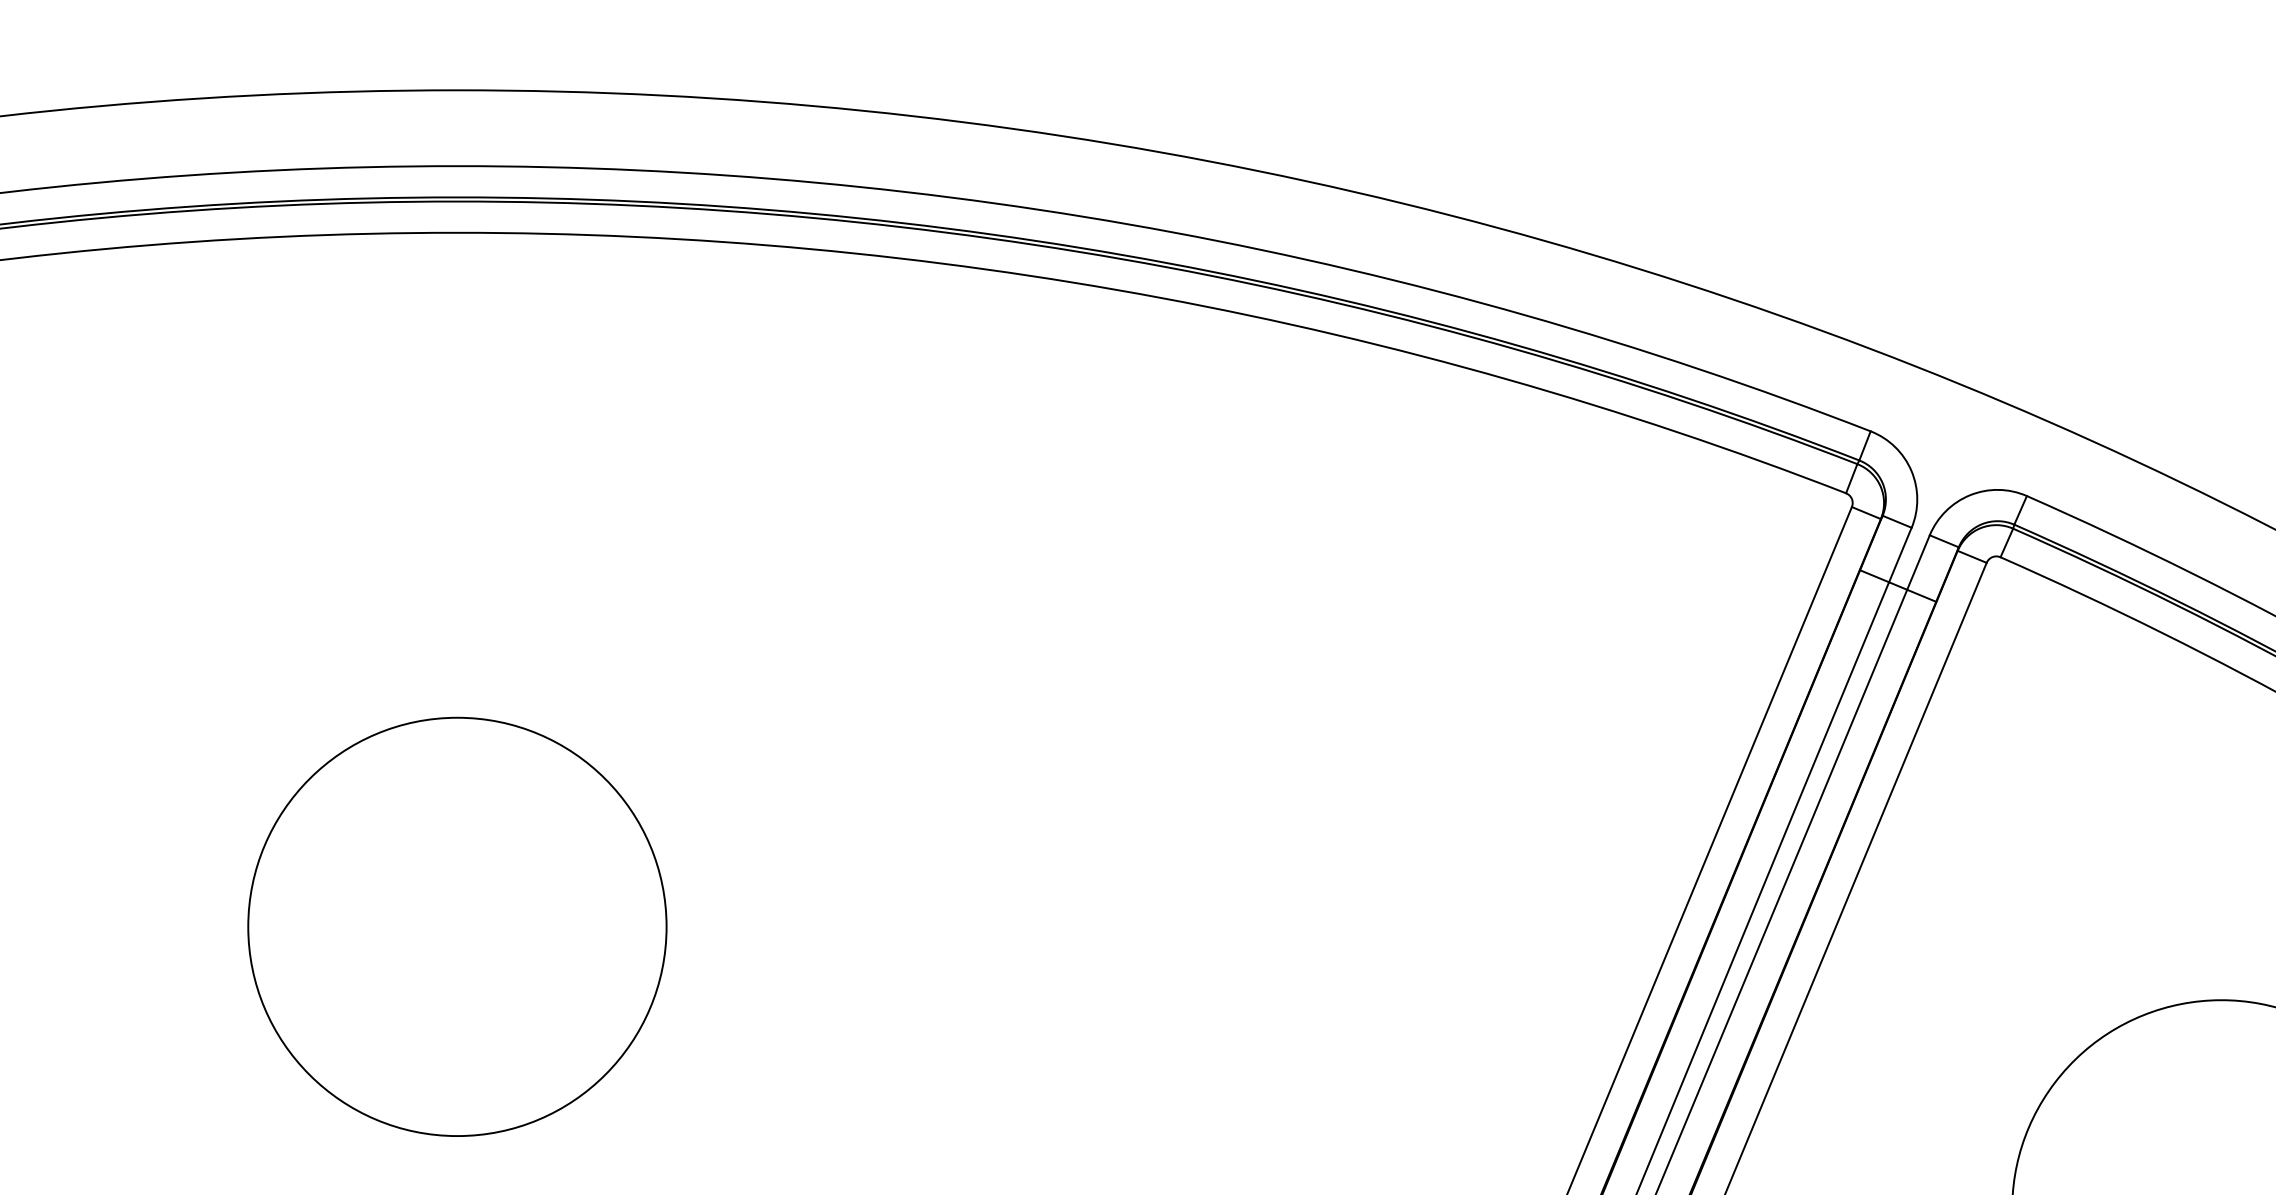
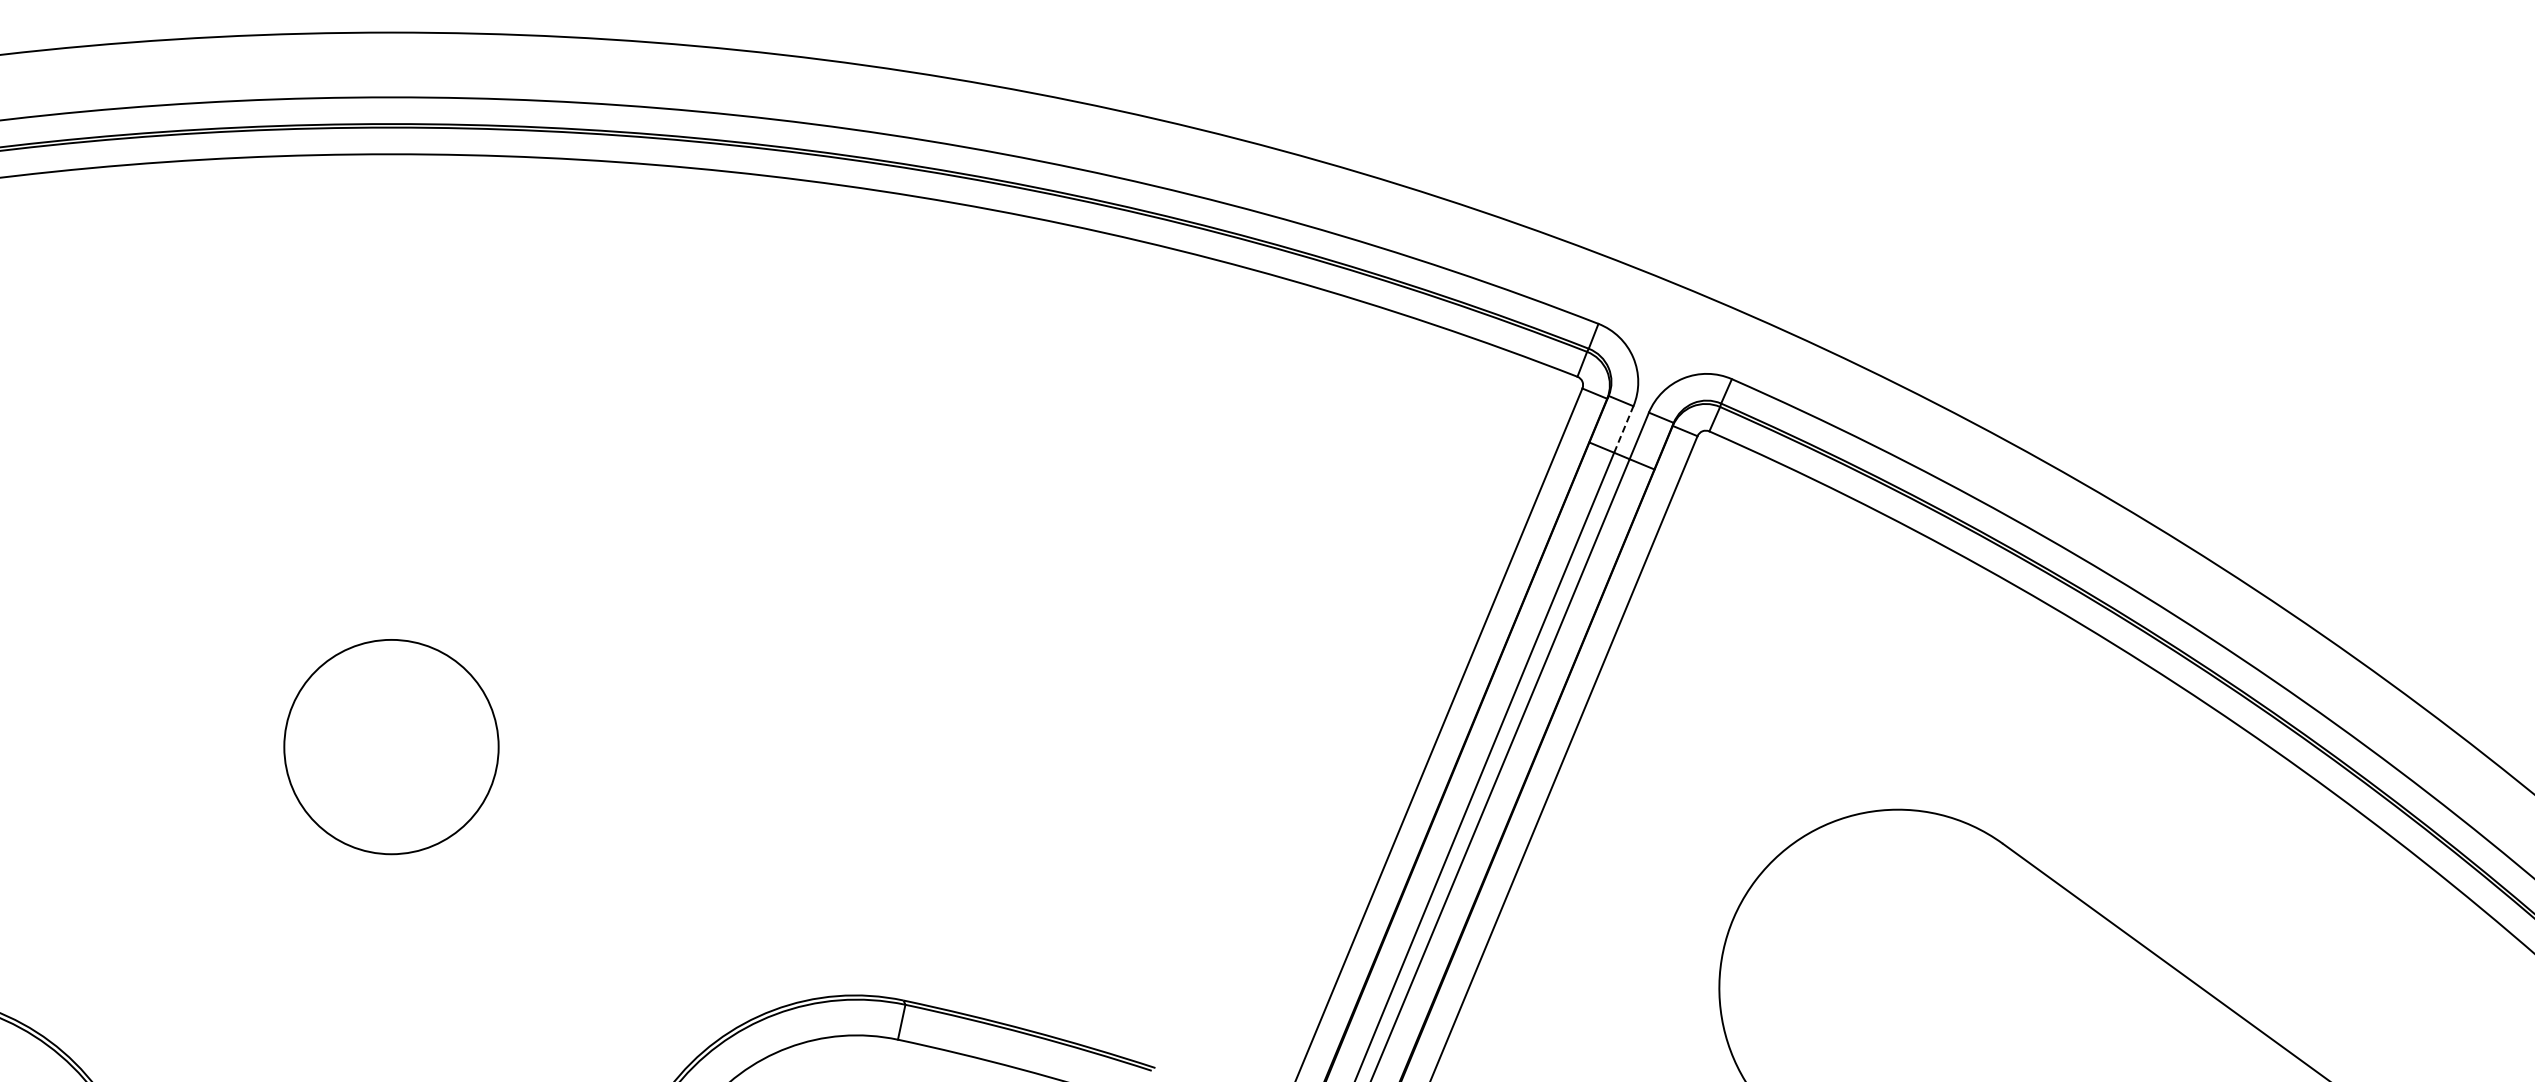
line: (1901, 555) -> (1624, 429), solid -> dashed
circle: (457, 926) -> (391, 746), size x0.6

